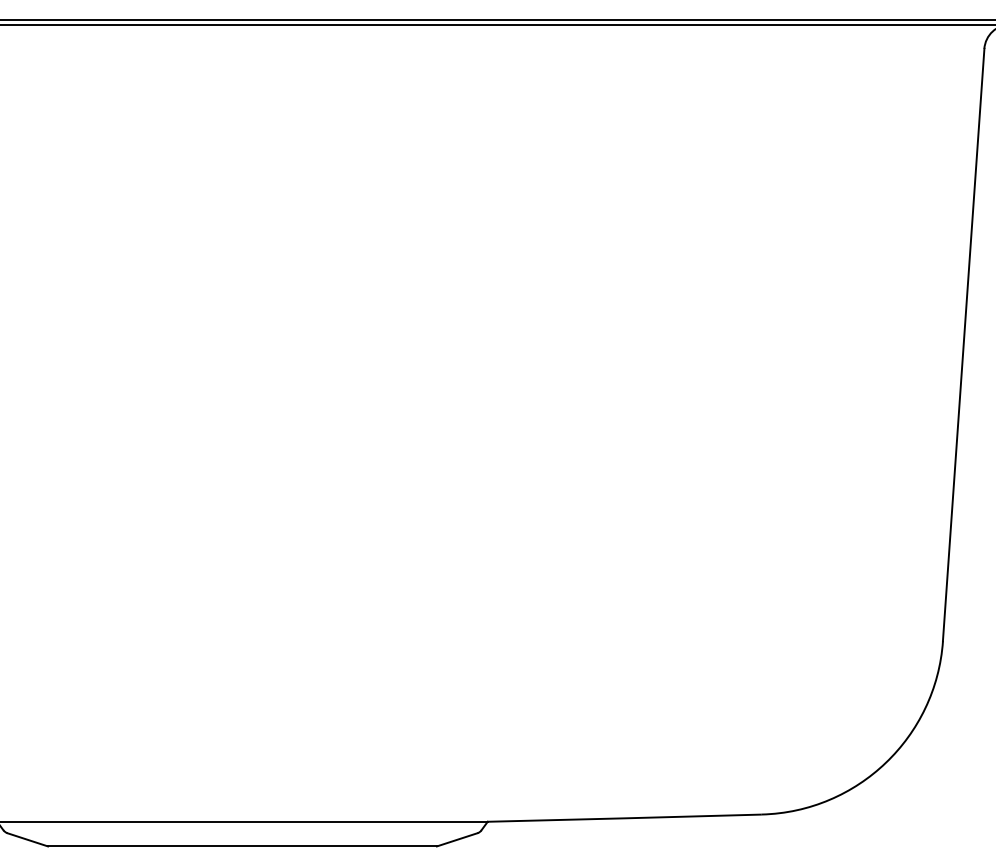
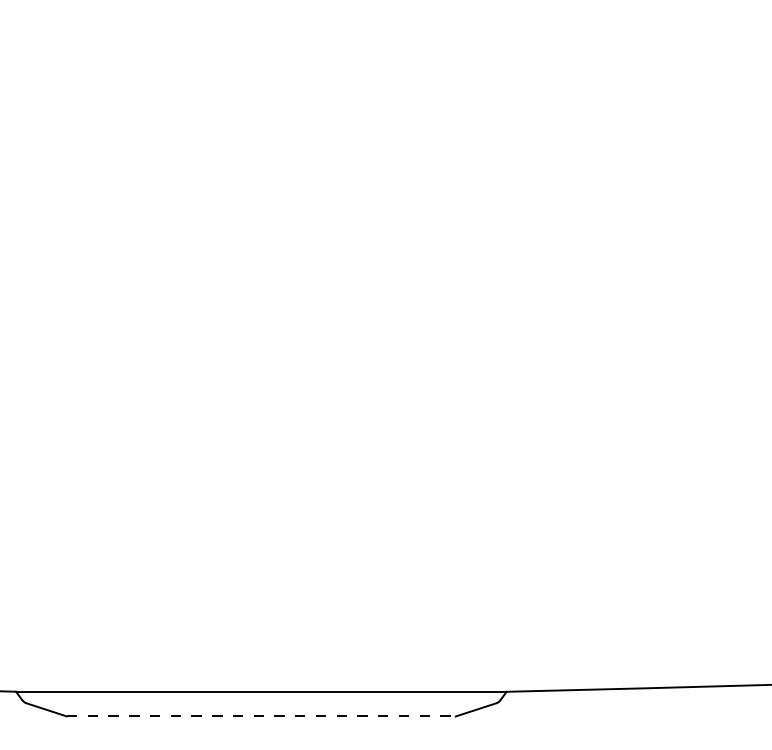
line: (242, 846) -> (261, 716), solid -> dashed

